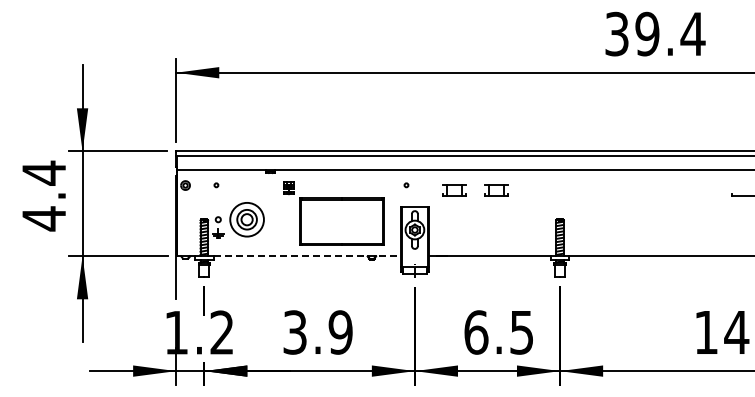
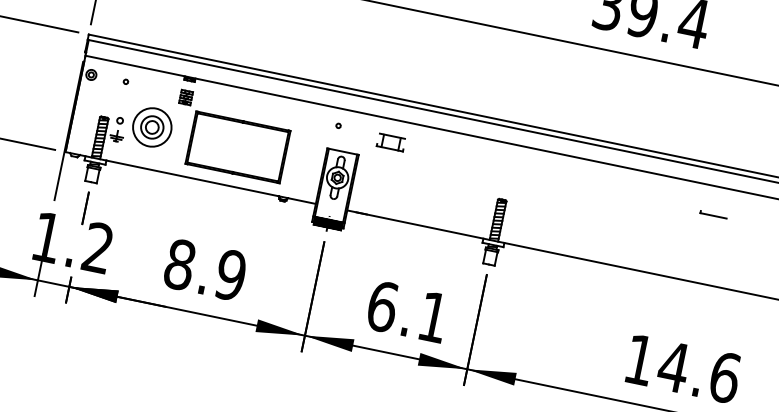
part: (496, 190) -> (438, 152), removed
part: (333, 213) -> (230, 136), moved
line: (307, 256) -> (211, 182), dashed -> solid
hatch: (414, 270) -> (327, 223), added
text: (295, 332) -> (180, 264), 3.9 -> 8.9
text: (521, 332) -> (433, 317), 6.5 -> 6.1

